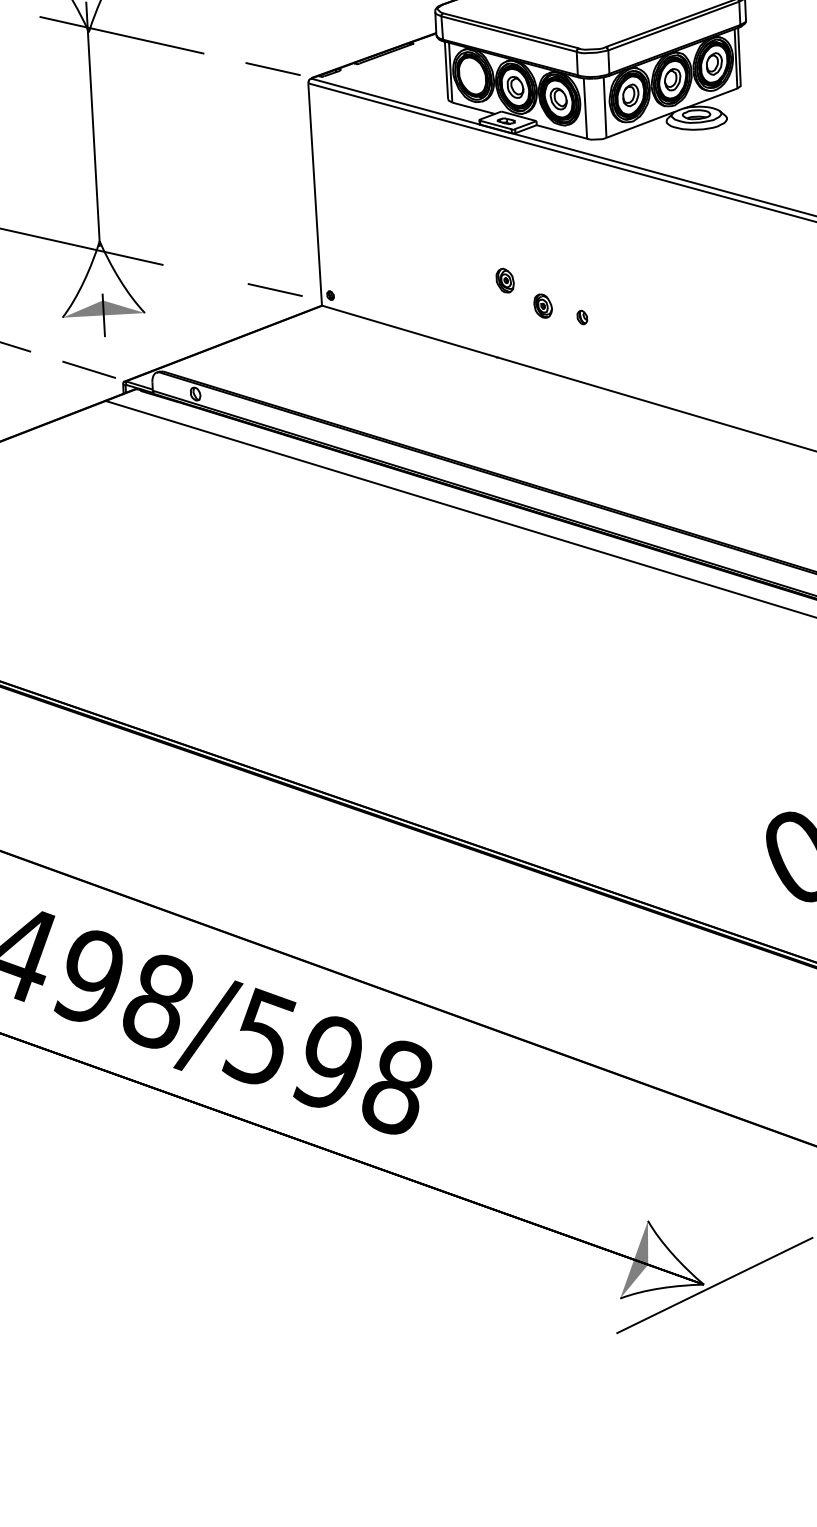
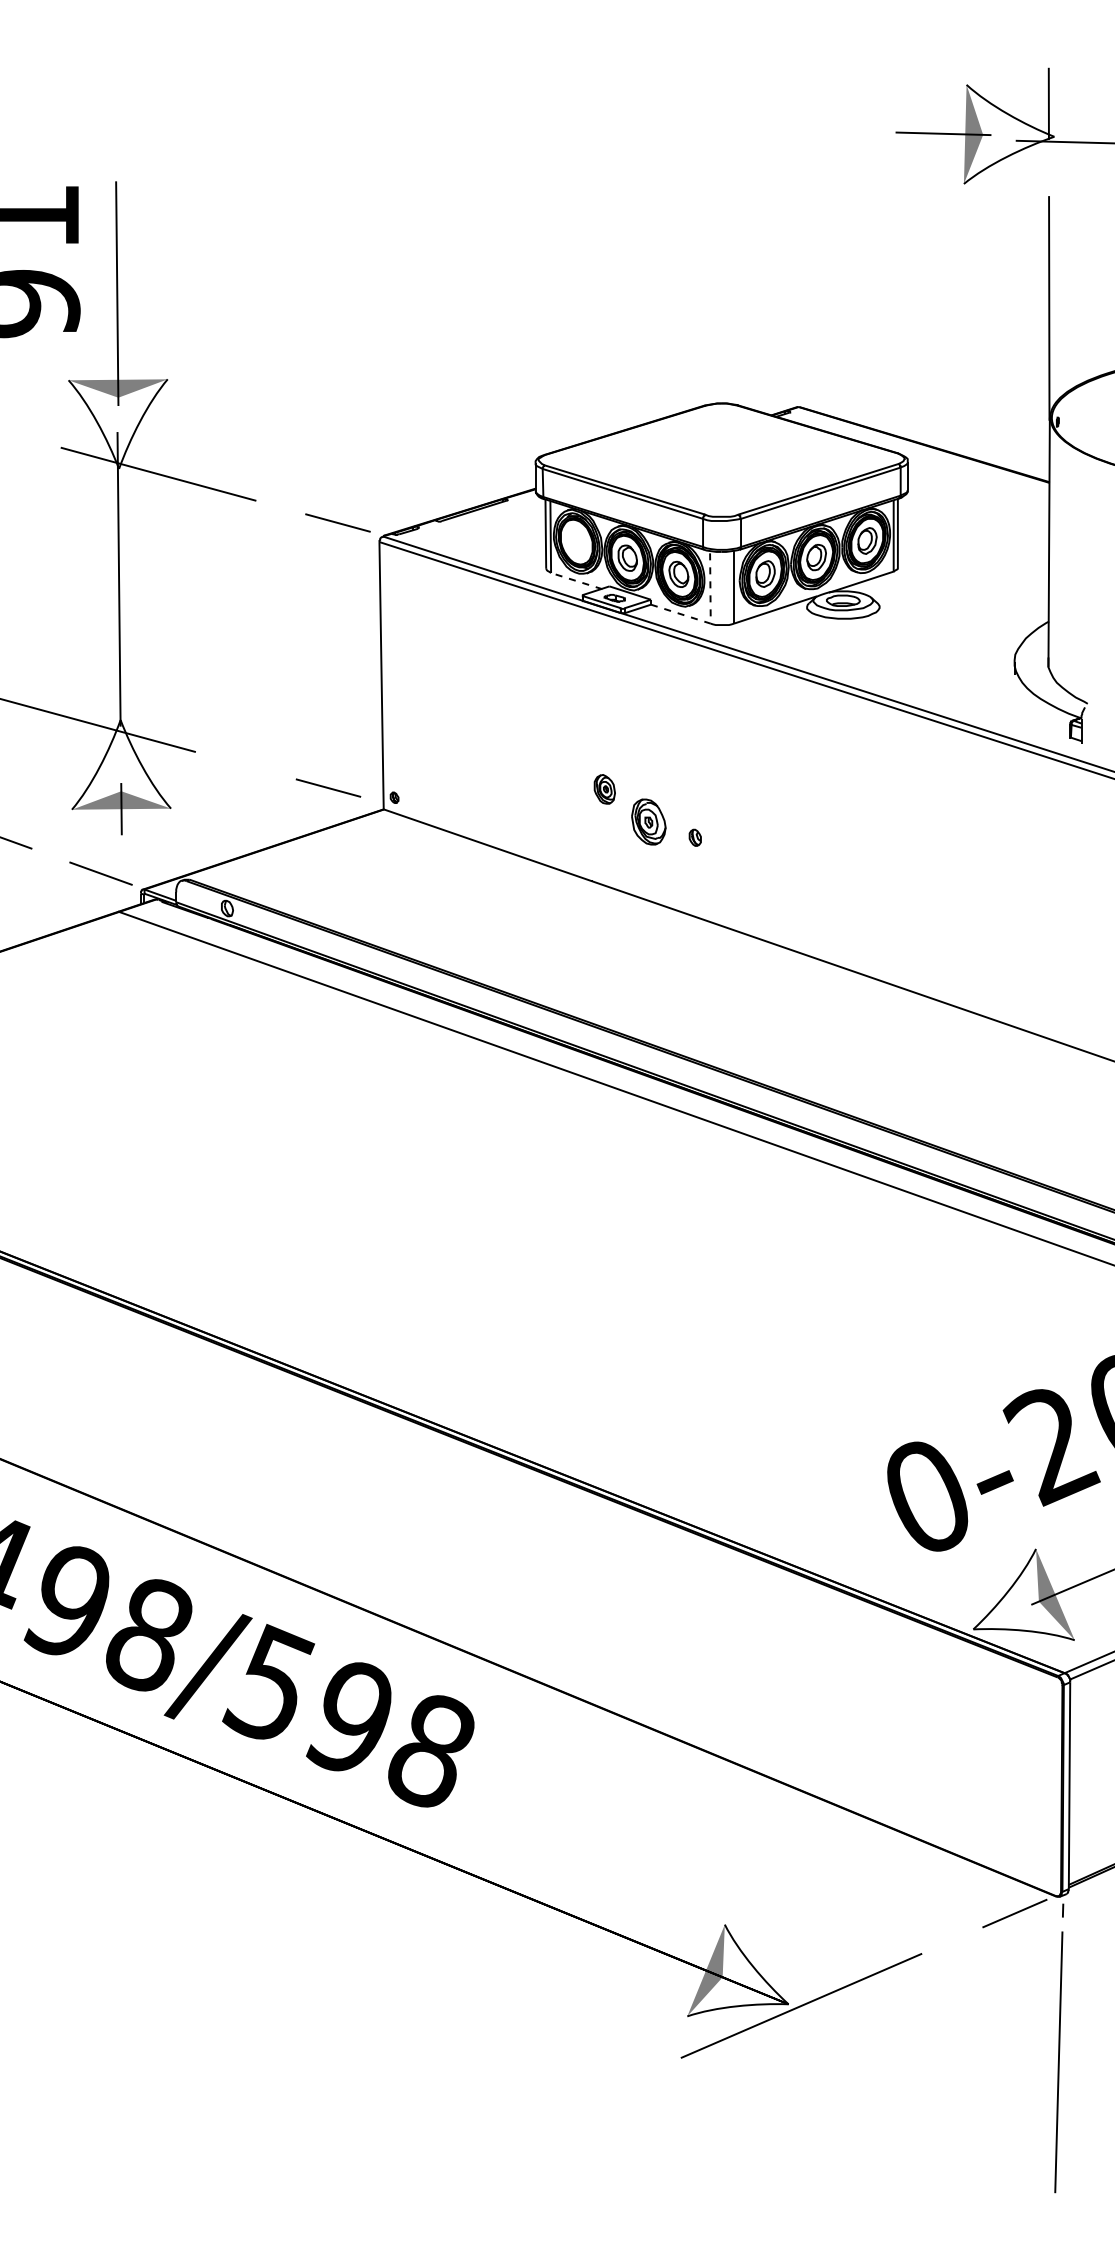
line: (473, 108) -> (576, 581), solid -> dashed
line: (586, 134) -> (710, 618), solid -> dashed
part: (542, 305) -> (648, 821), size x1.6

